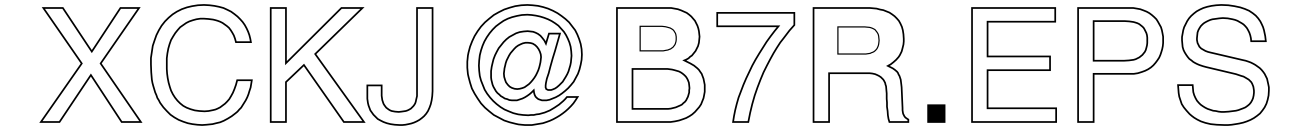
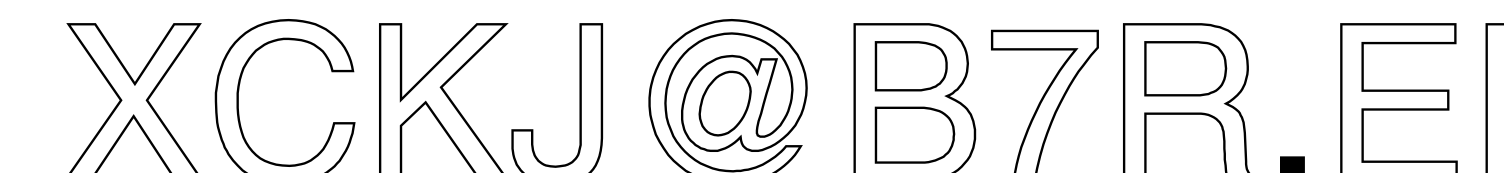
part: (657, 38) -> (910, 66), size x1.43
part: (858, 40) -> (1185, 68), size x1.43

